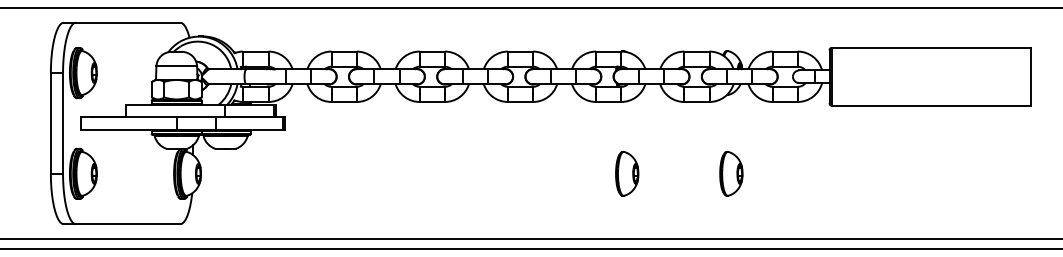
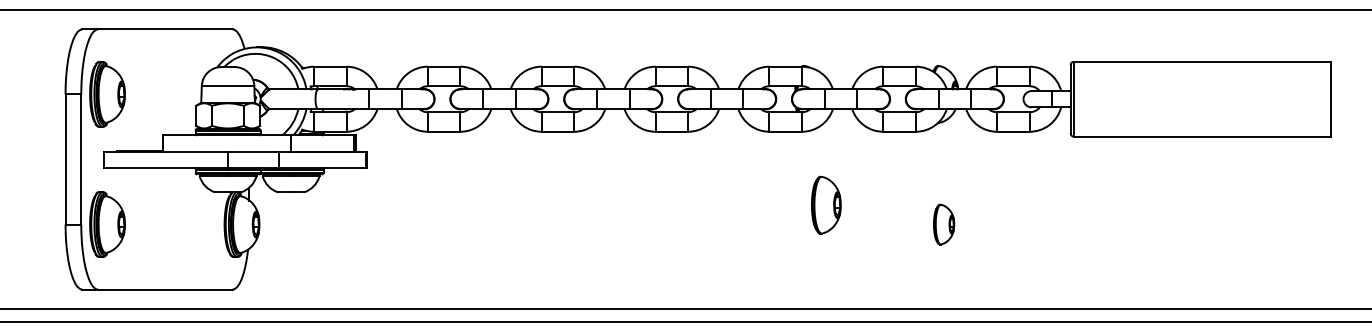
part: (627, 173) -> (826, 204), moved
part: (731, 173) -> (944, 224), size x0.7

